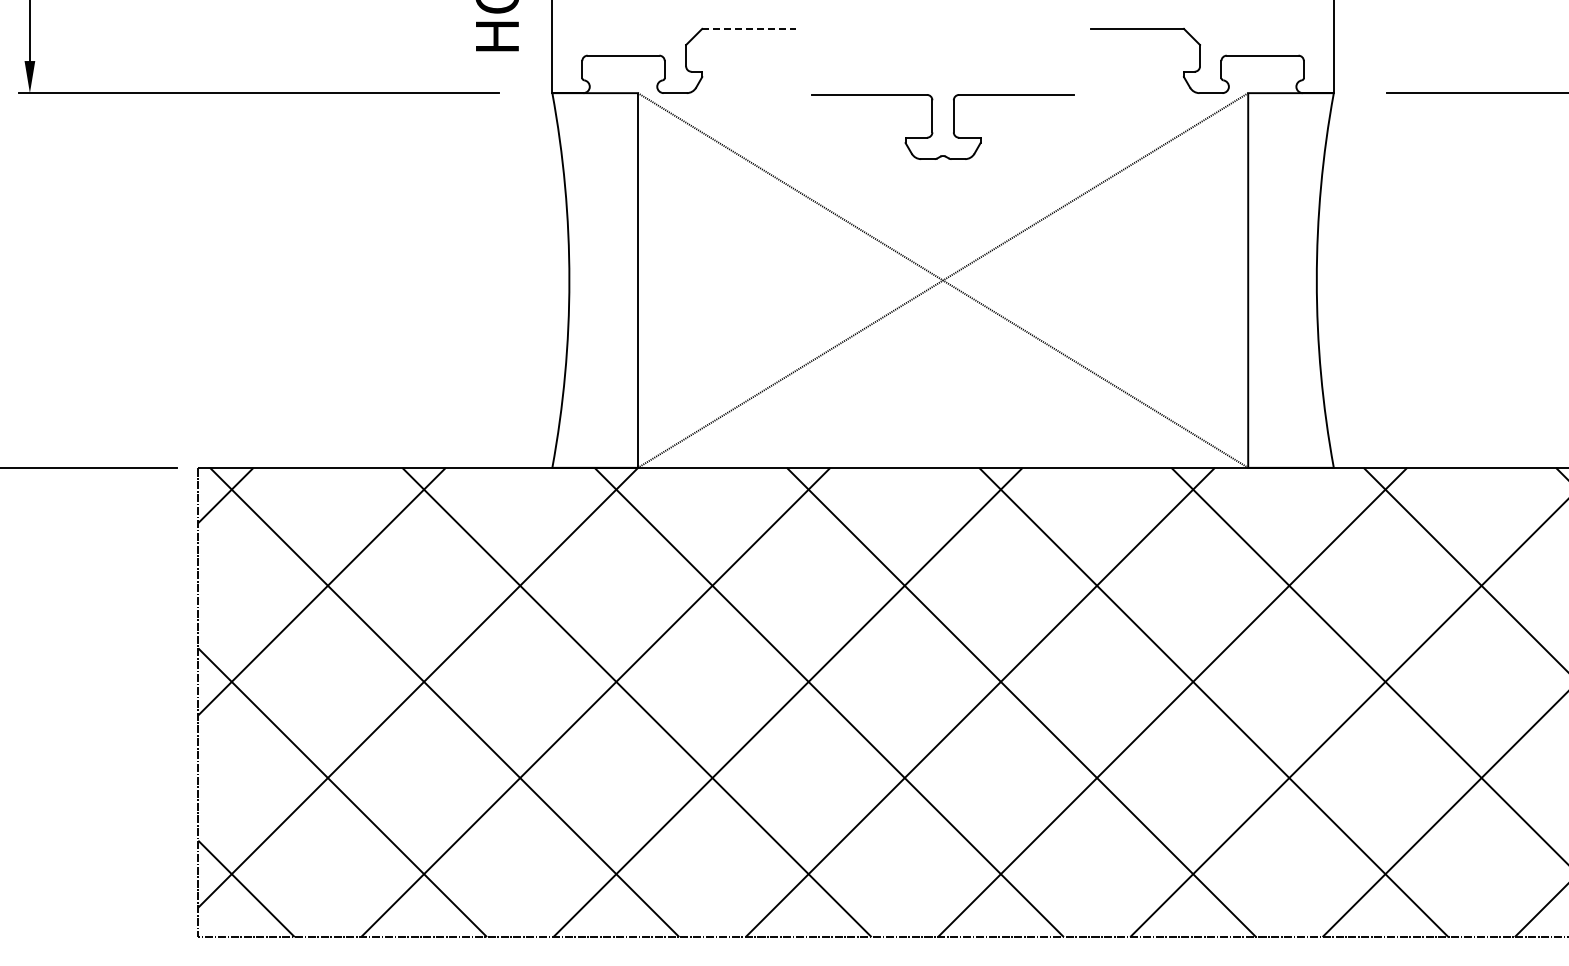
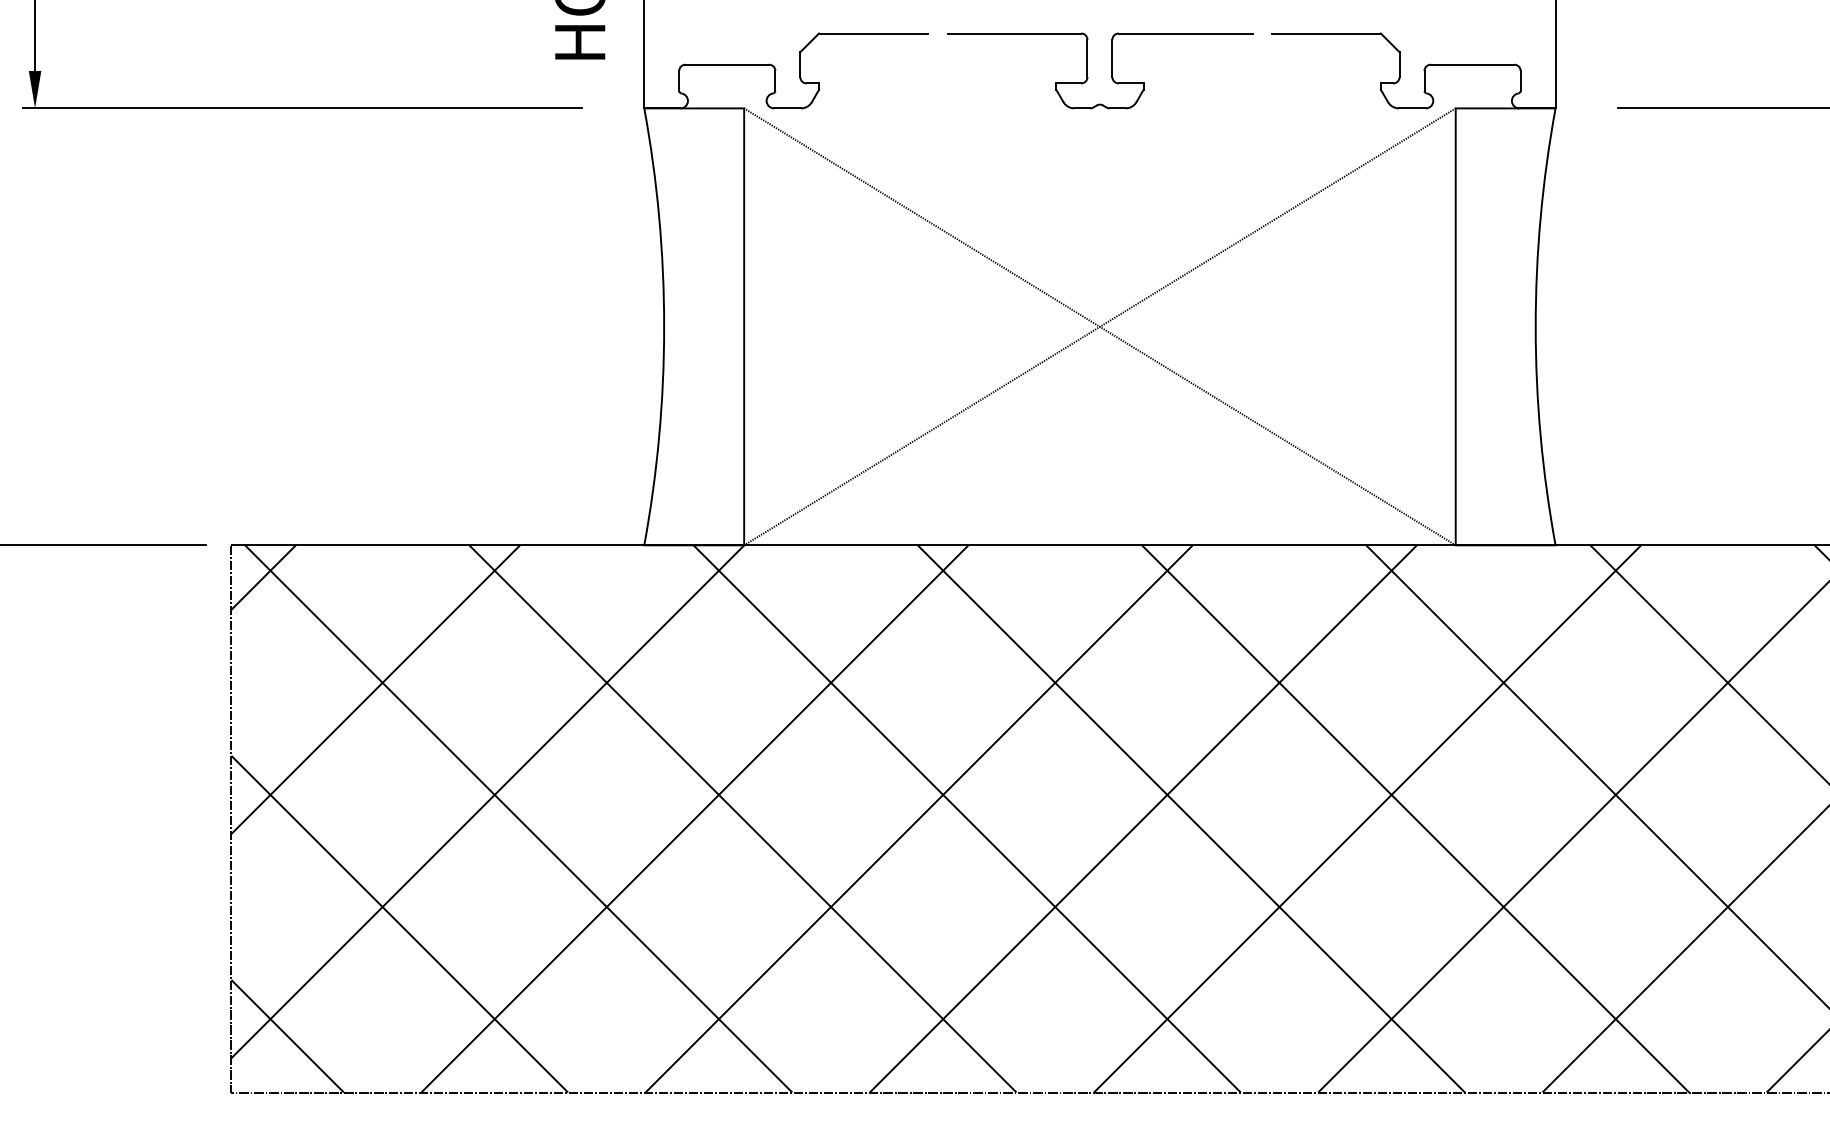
line: (748, 28) -> (873, 33), dashed -> solid
part: (932, 126) -> (1087, 70), moved

